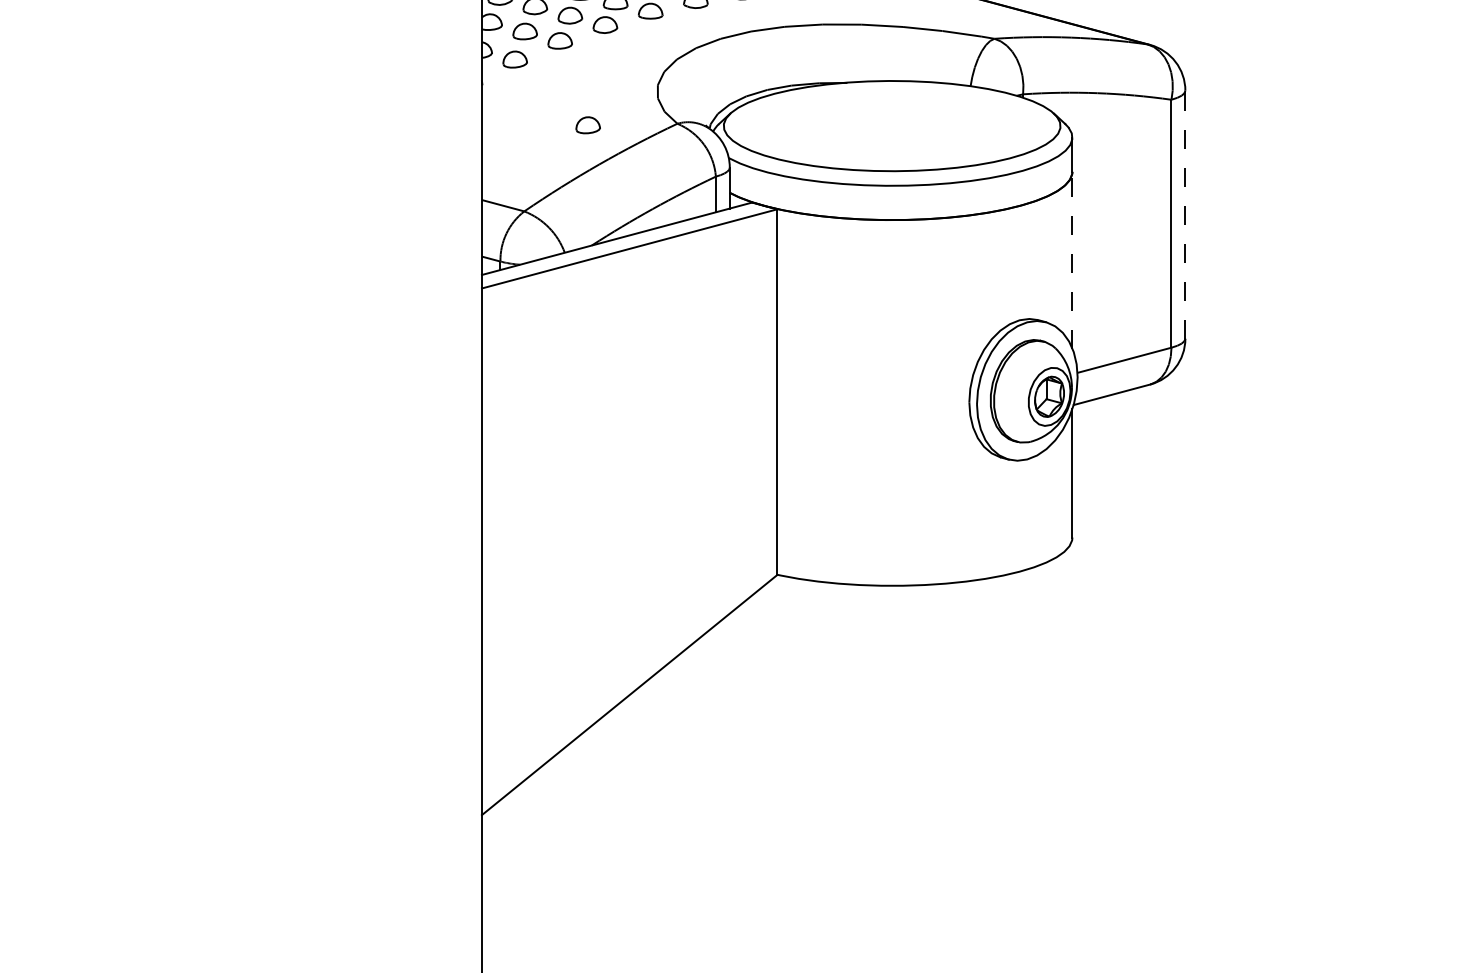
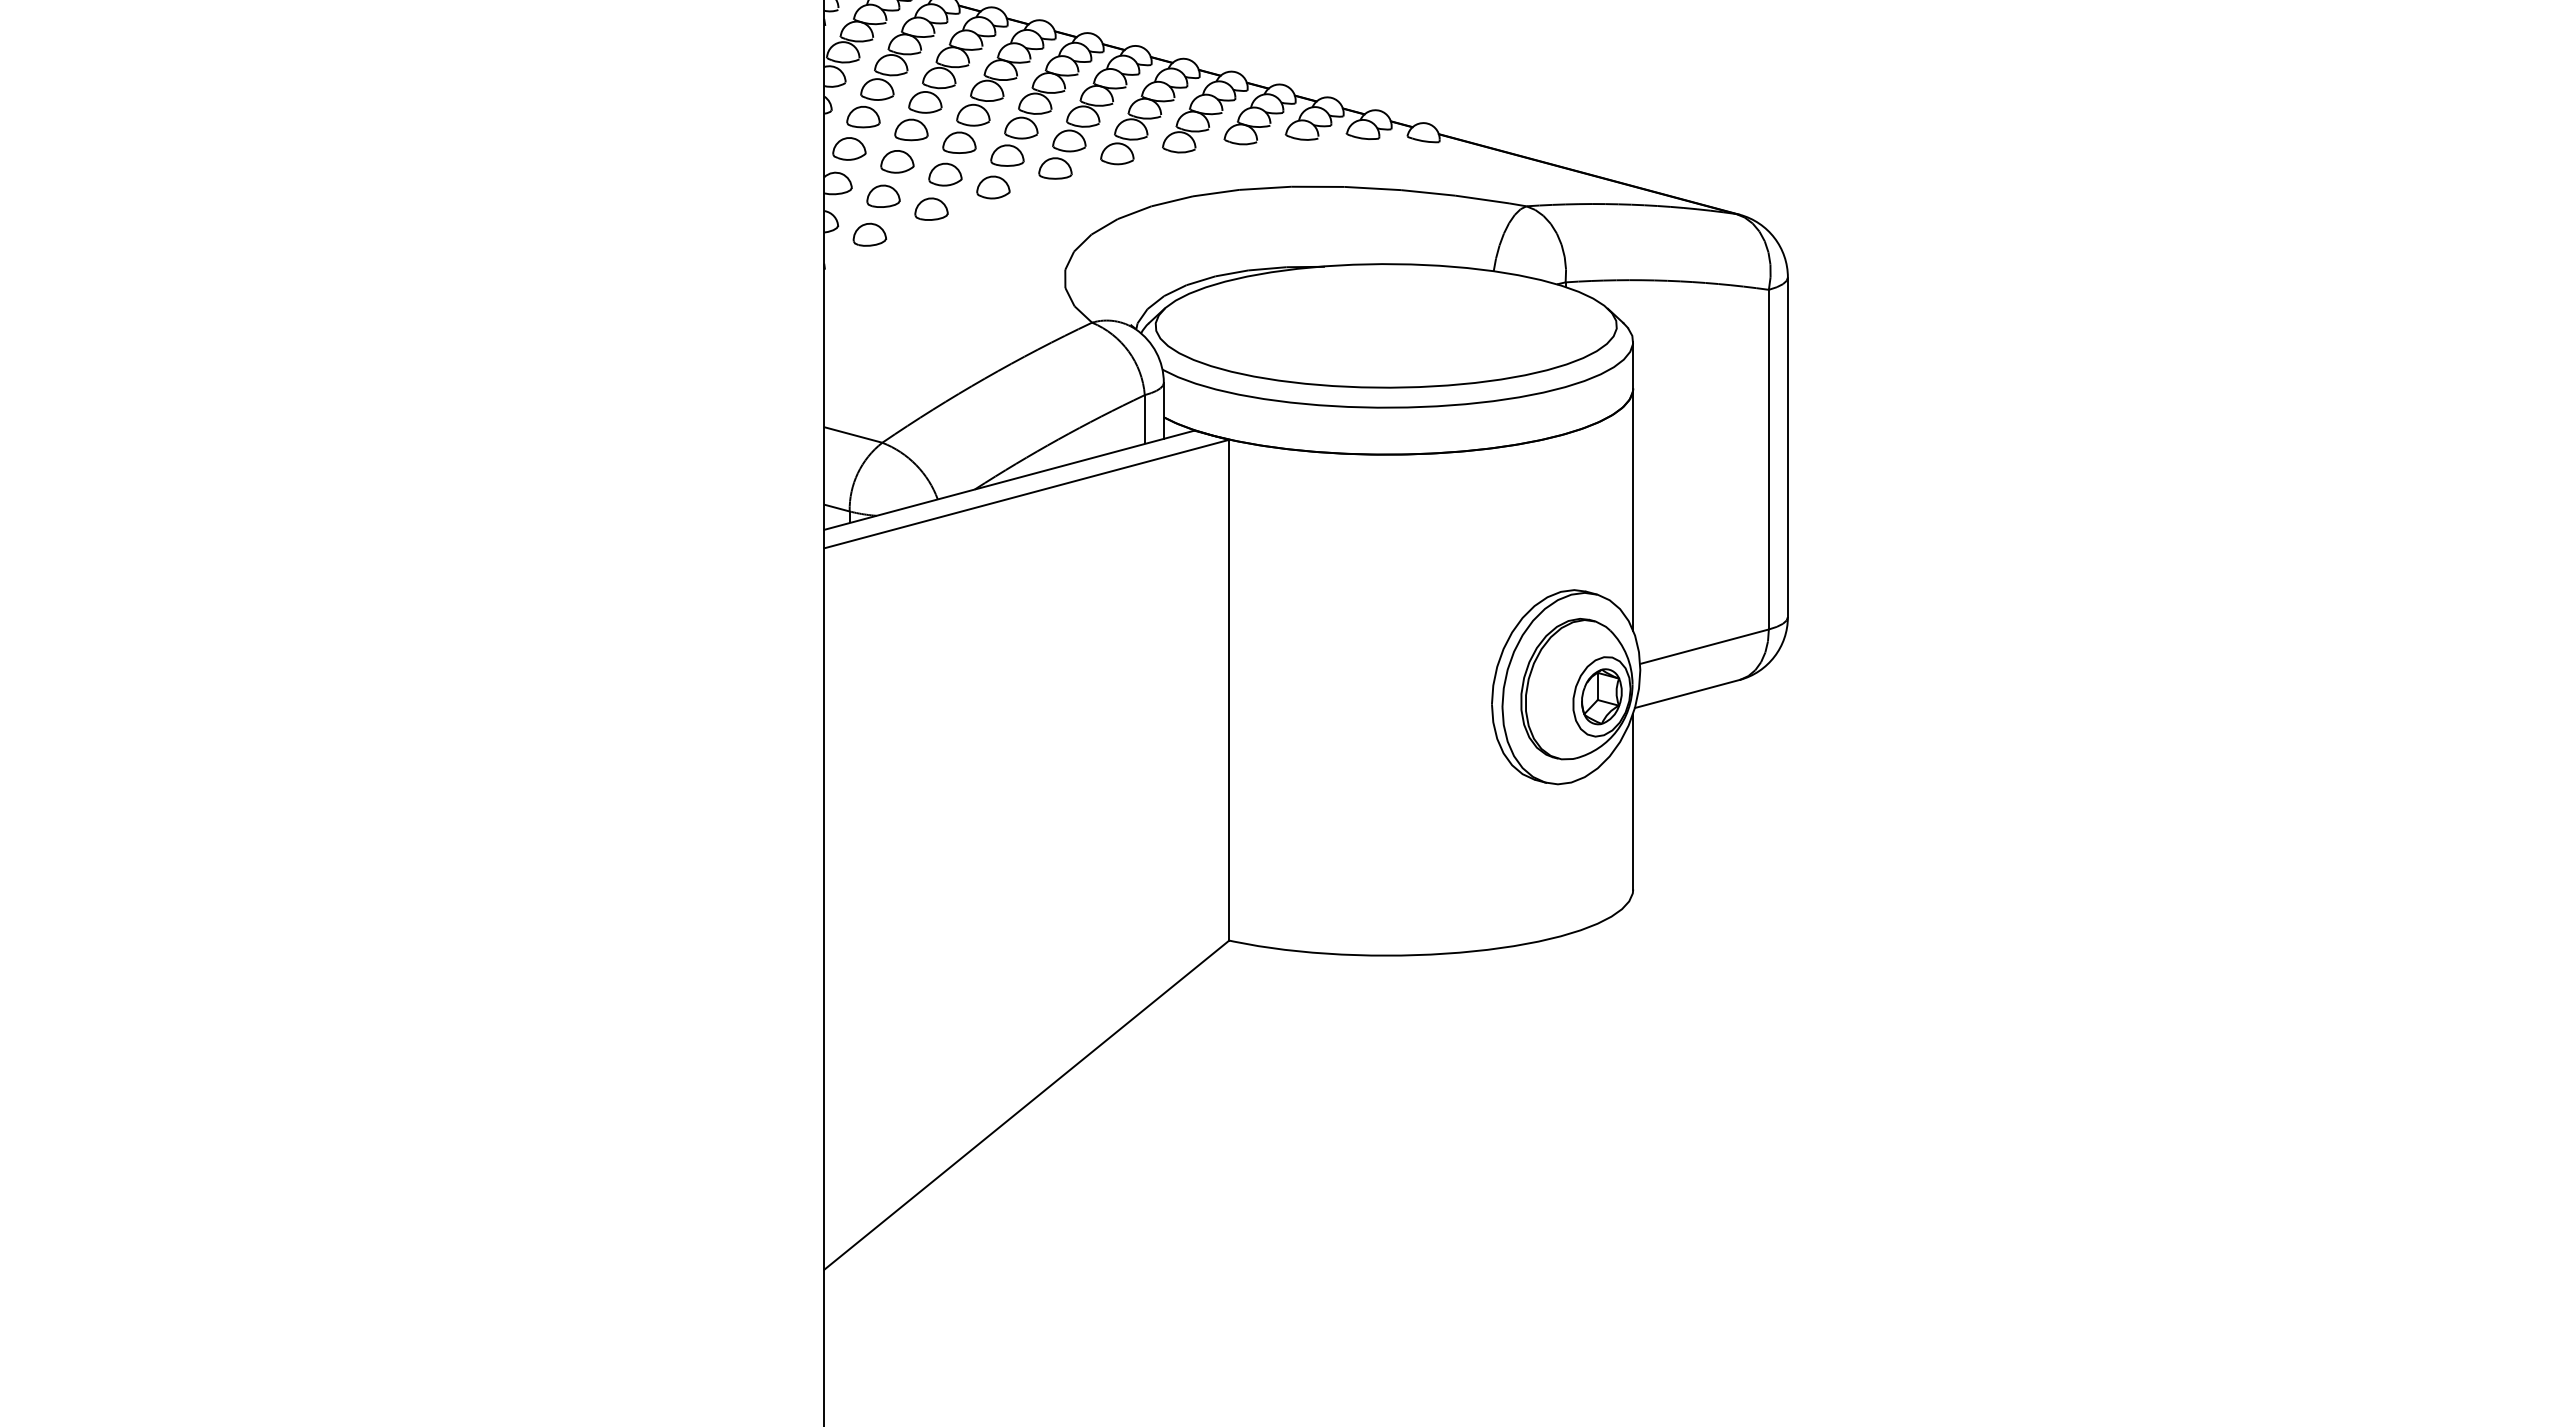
part: (587, 125) -> (969, 324), removed
line: (1185, 214) -> (1787, 447), dashed -> solid
line: (1072, 260) -> (1633, 509), dashed -> solid

